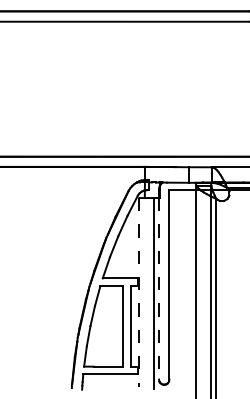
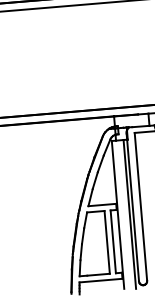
line: (159, 288) -> (133, 210), dashed -> solid
line: (139, 292) -> (118, 214), dashed -> solid

